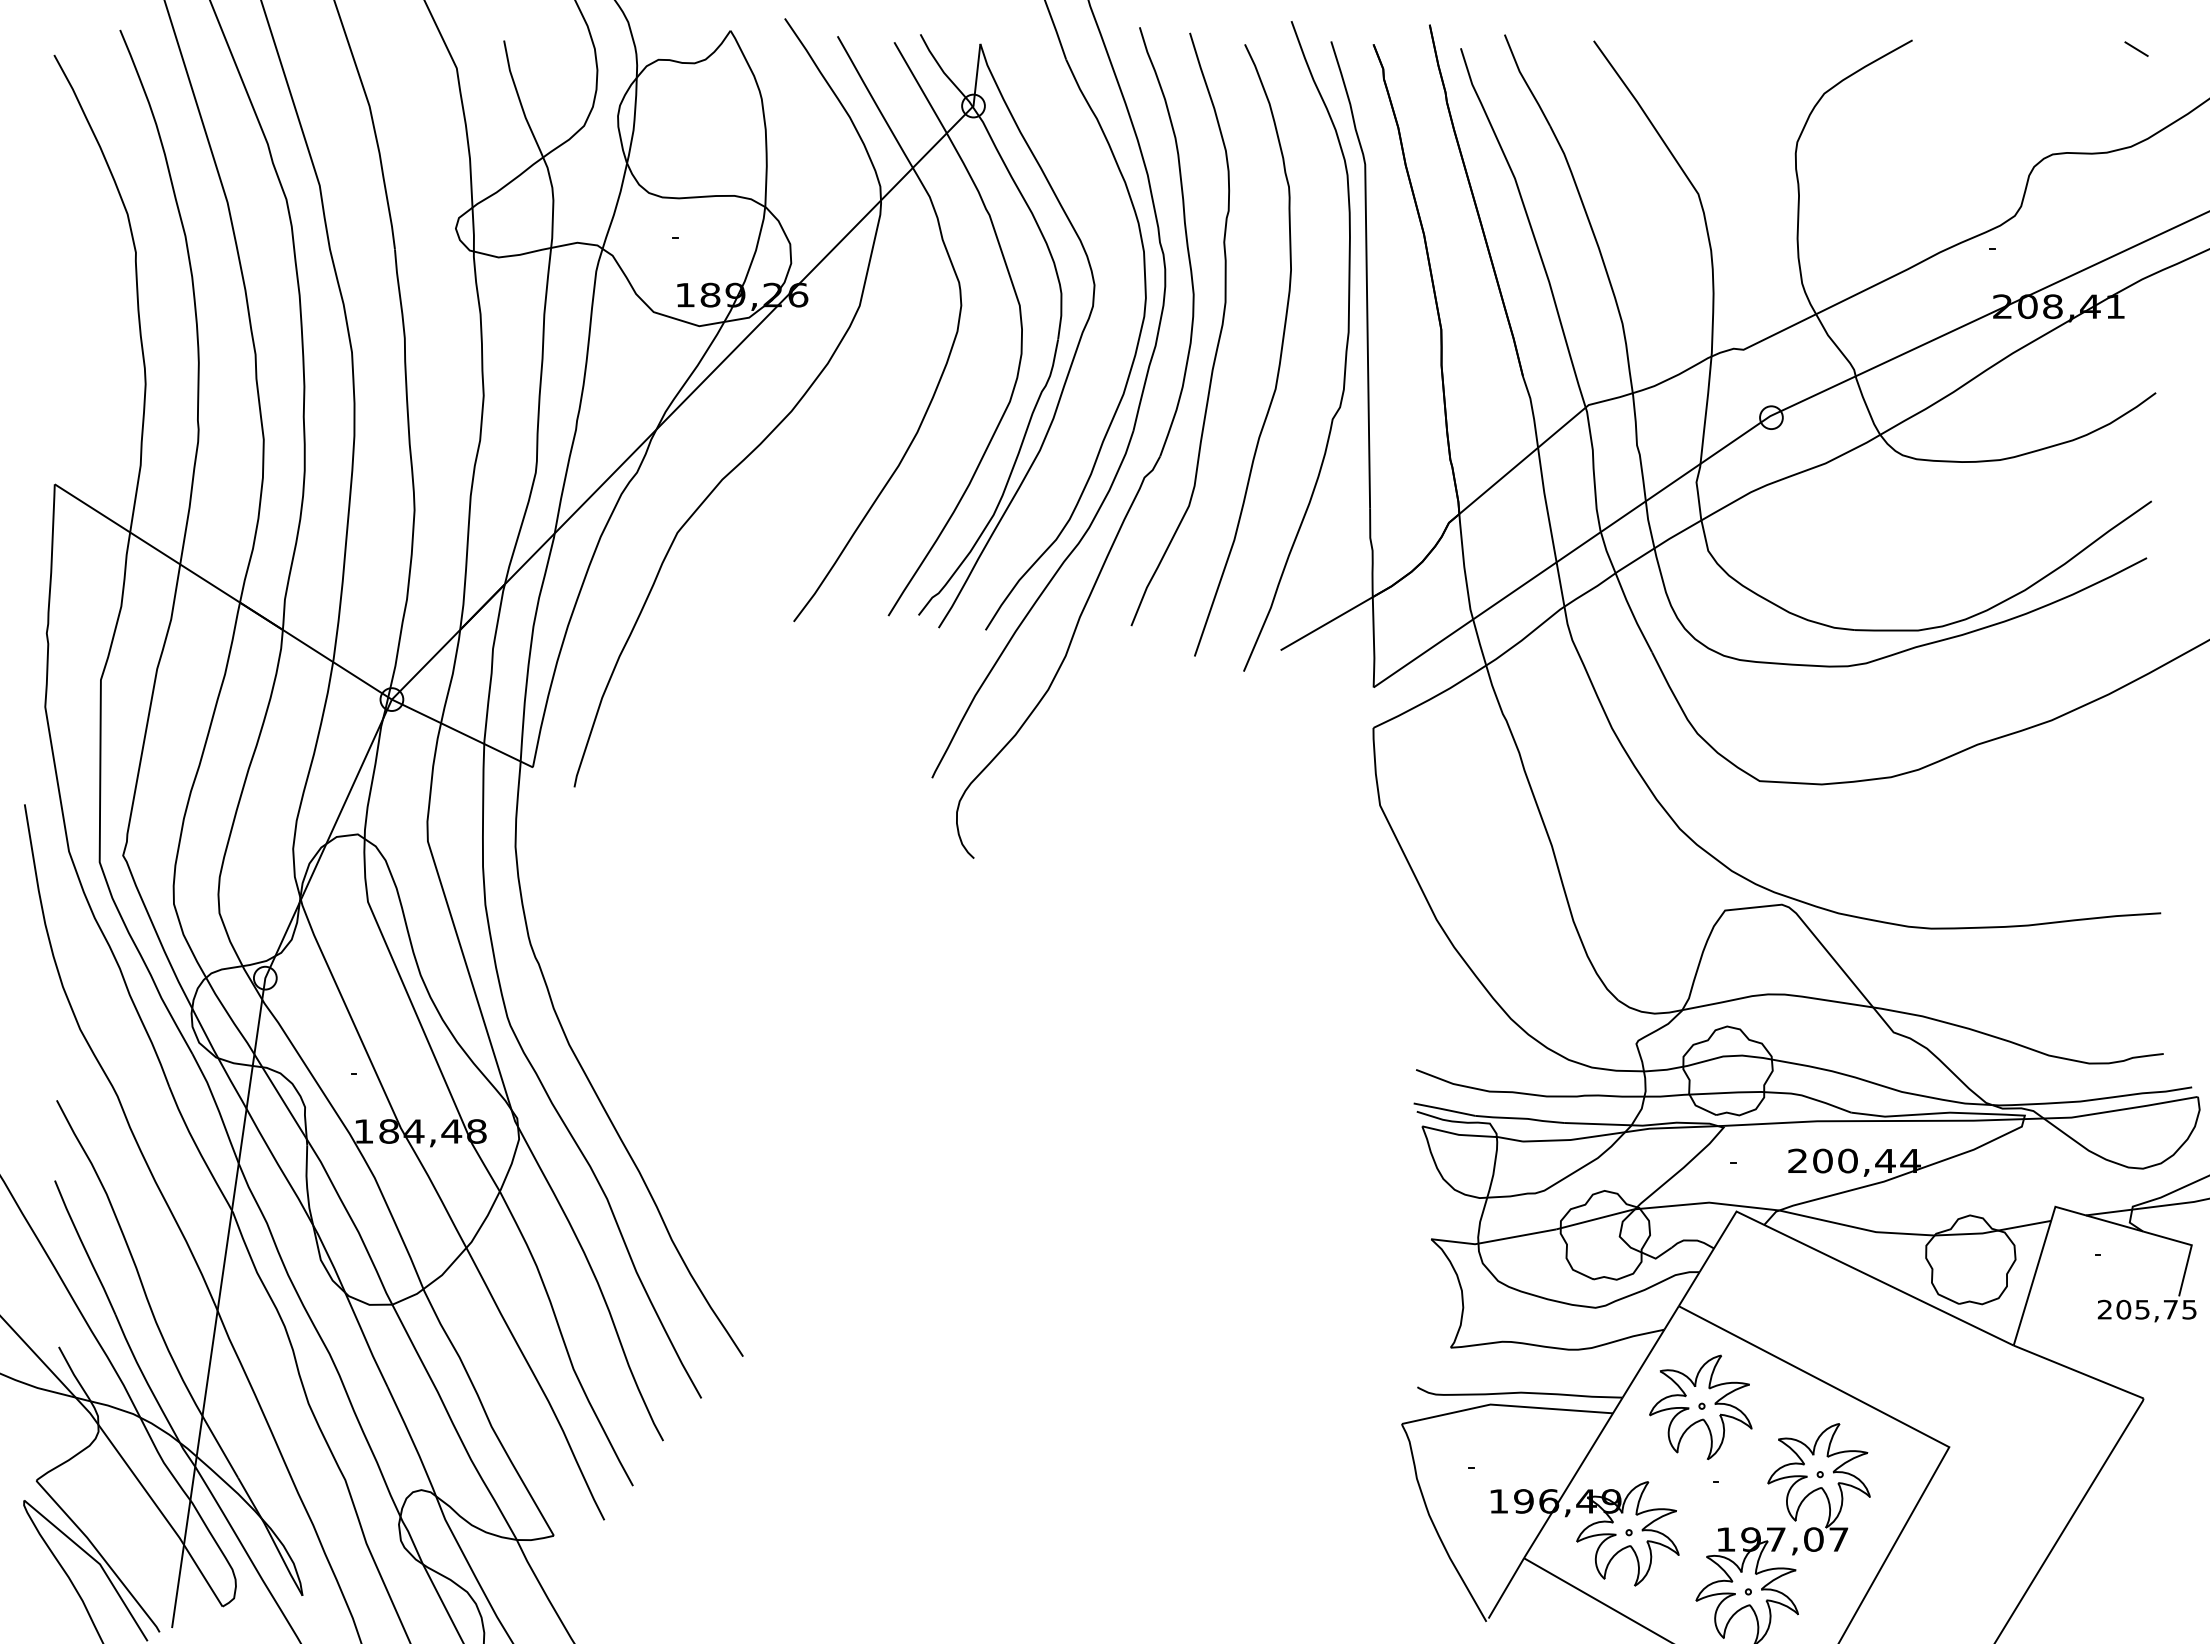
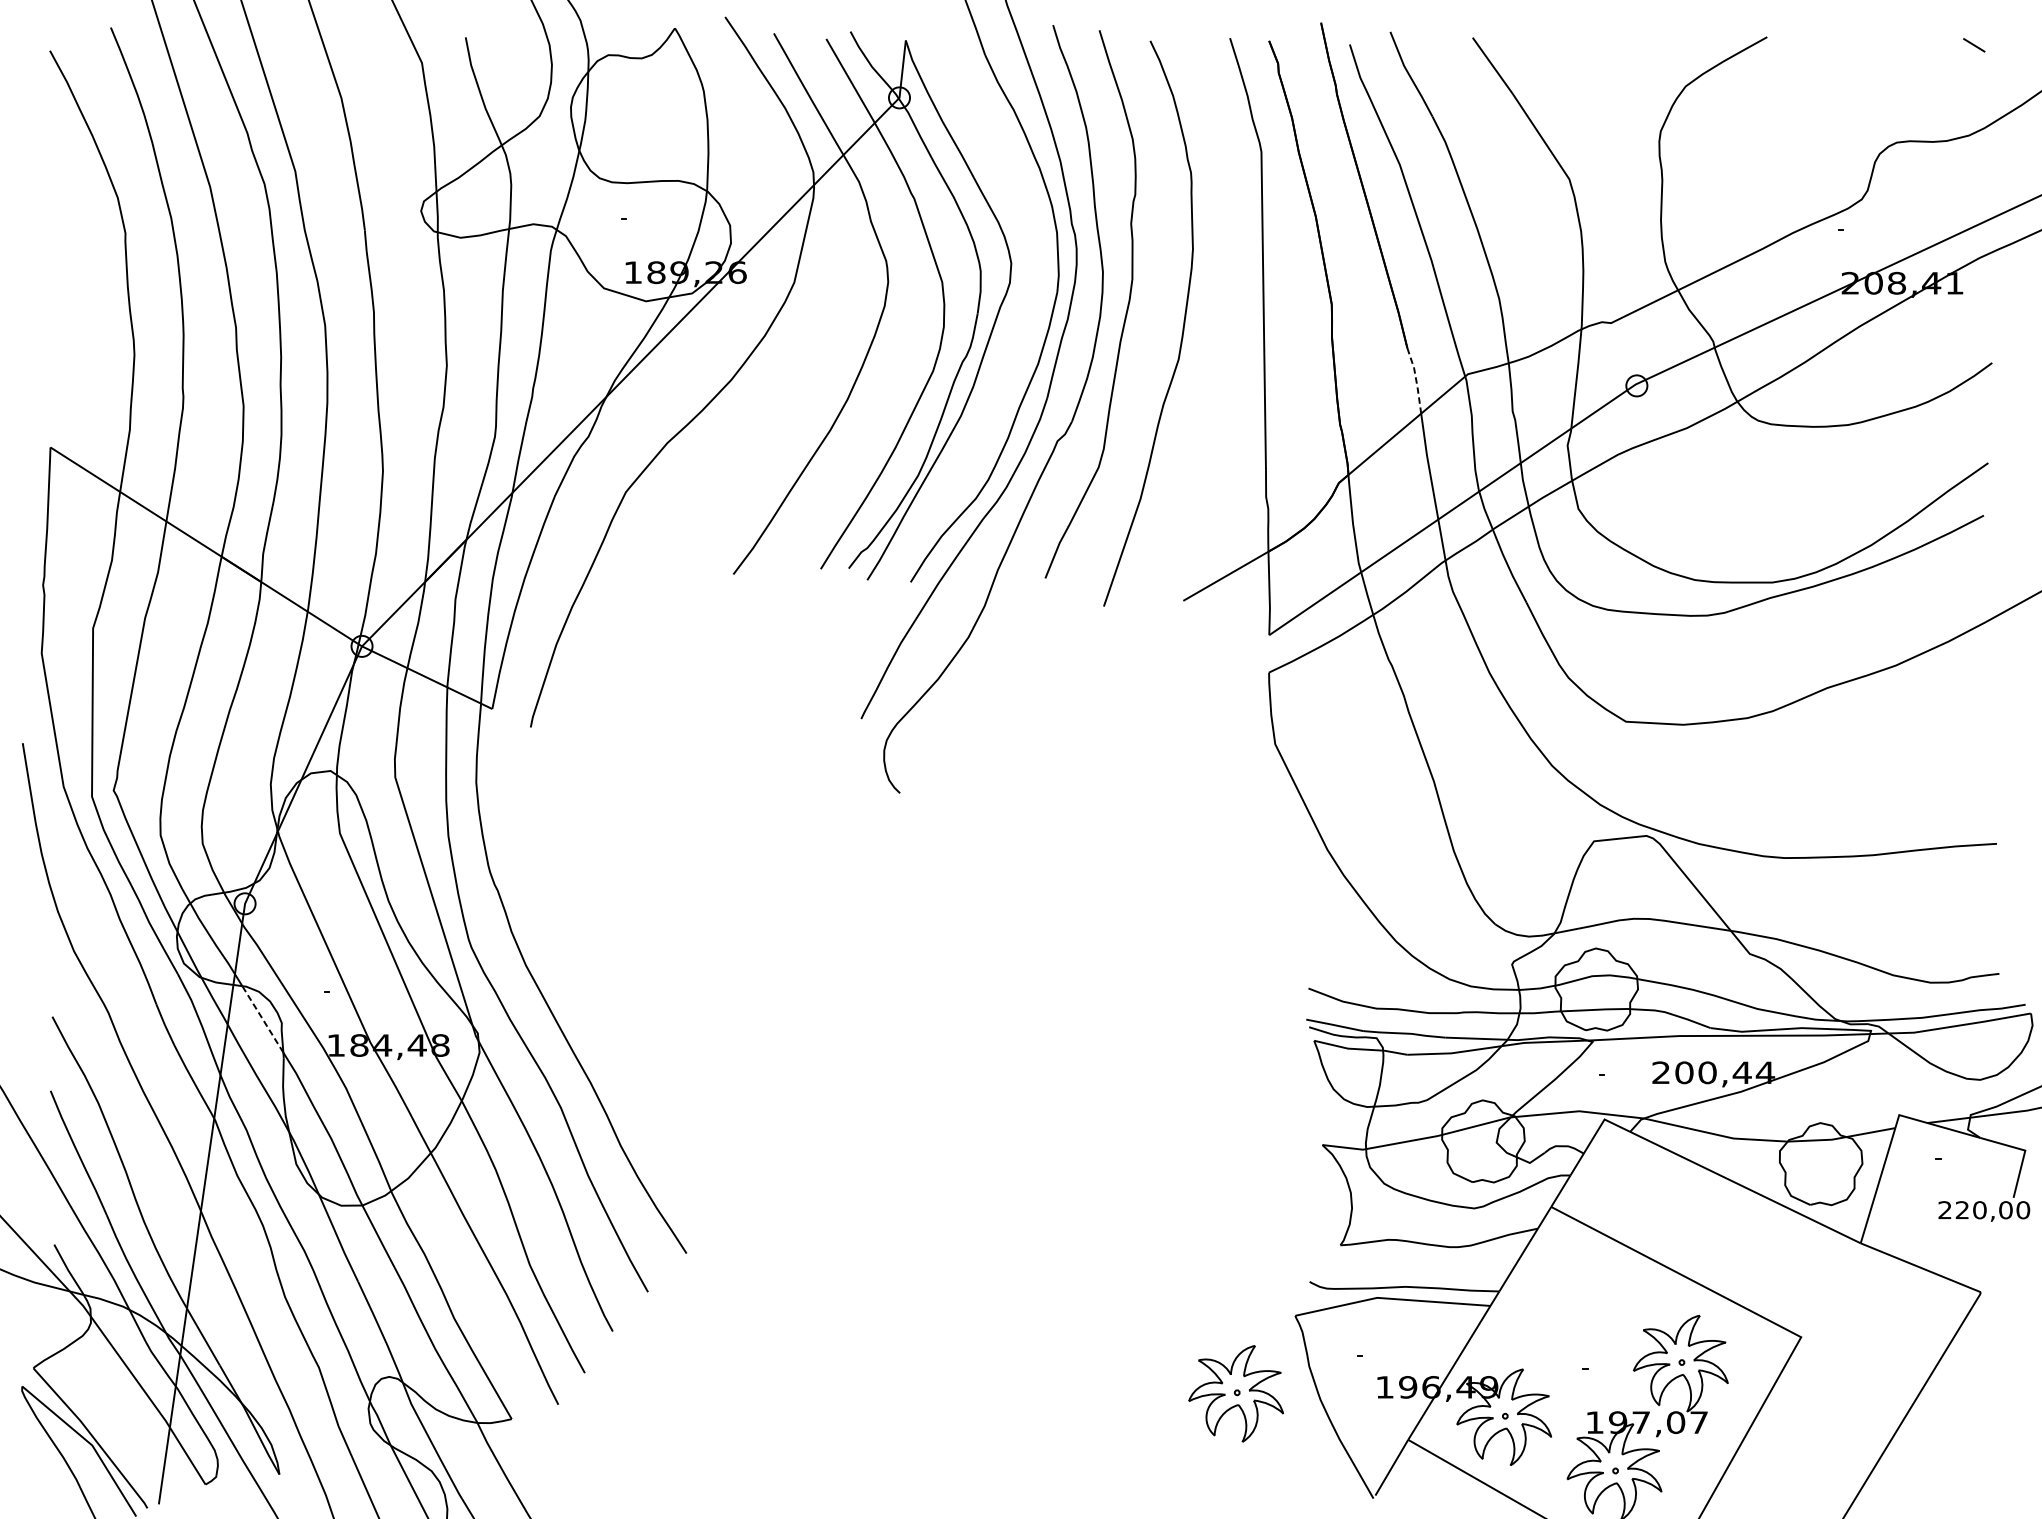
curve: (1345, 348) -> (1243, 321), removed
line: (1532, 411) -> (1416, 380), solid -> dashed
line: (284, 1102) -> (262, 1018), solid -> dashed
text: (2156, 1309) -> (1992, 1209), 205,75 -> 220,00
part: (1700, 1407) -> (1235, 1393), moved

